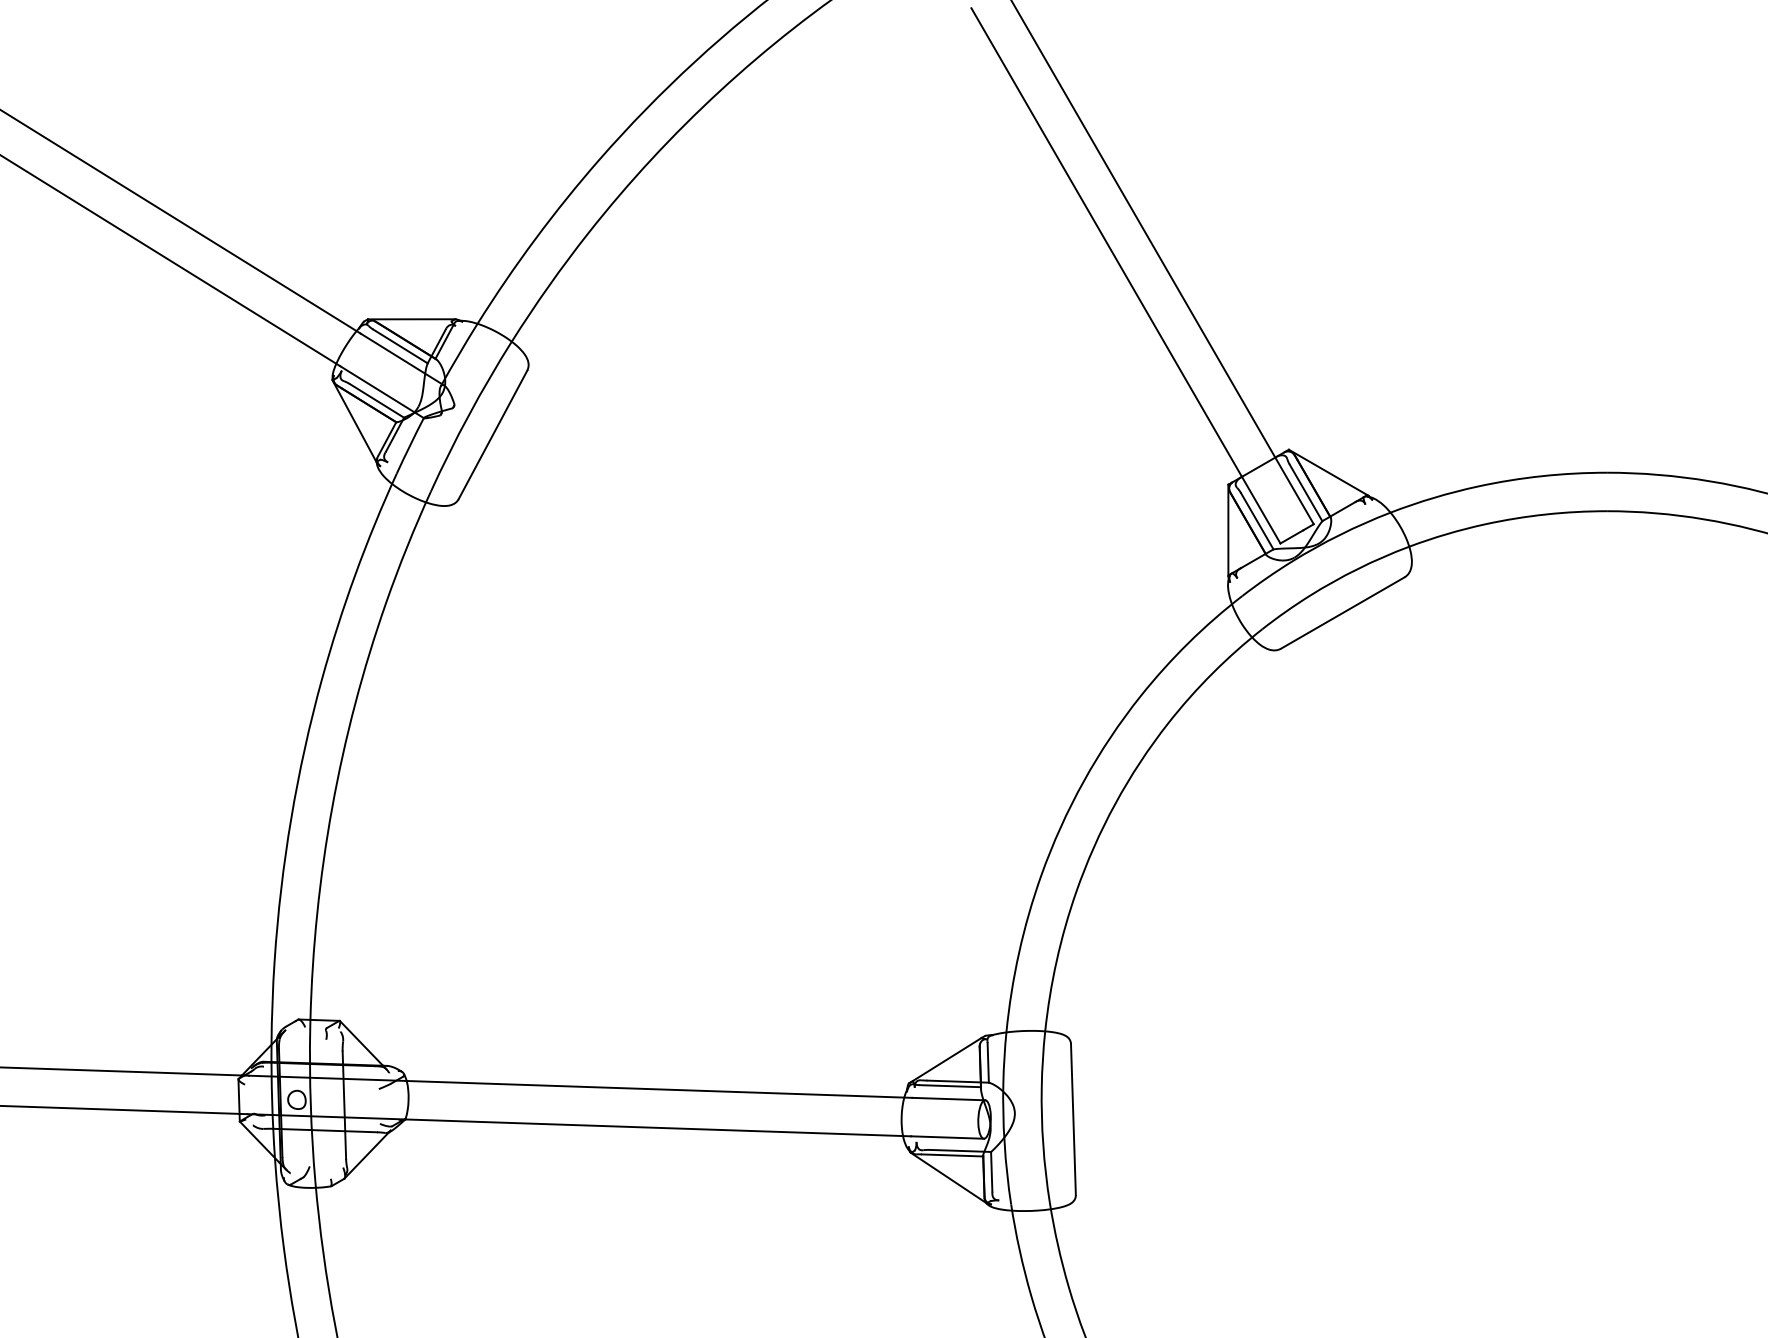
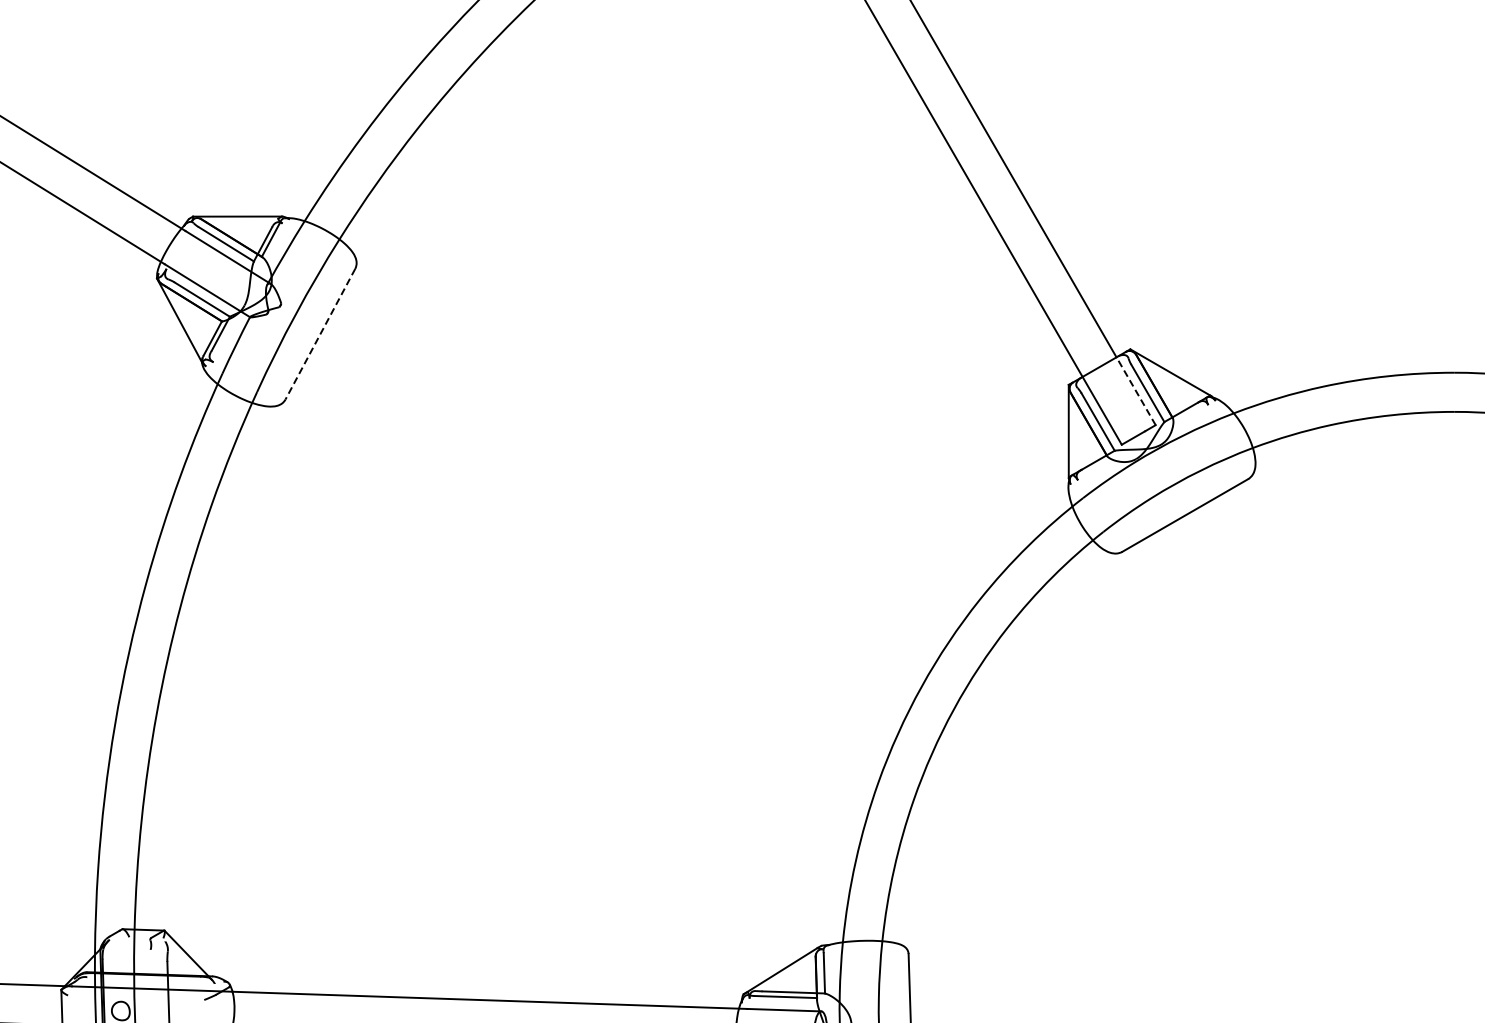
line: (493, 434) -> (320, 333), solid -> dashed
line: (1294, 490) -> (1136, 390), solid -> dashed

